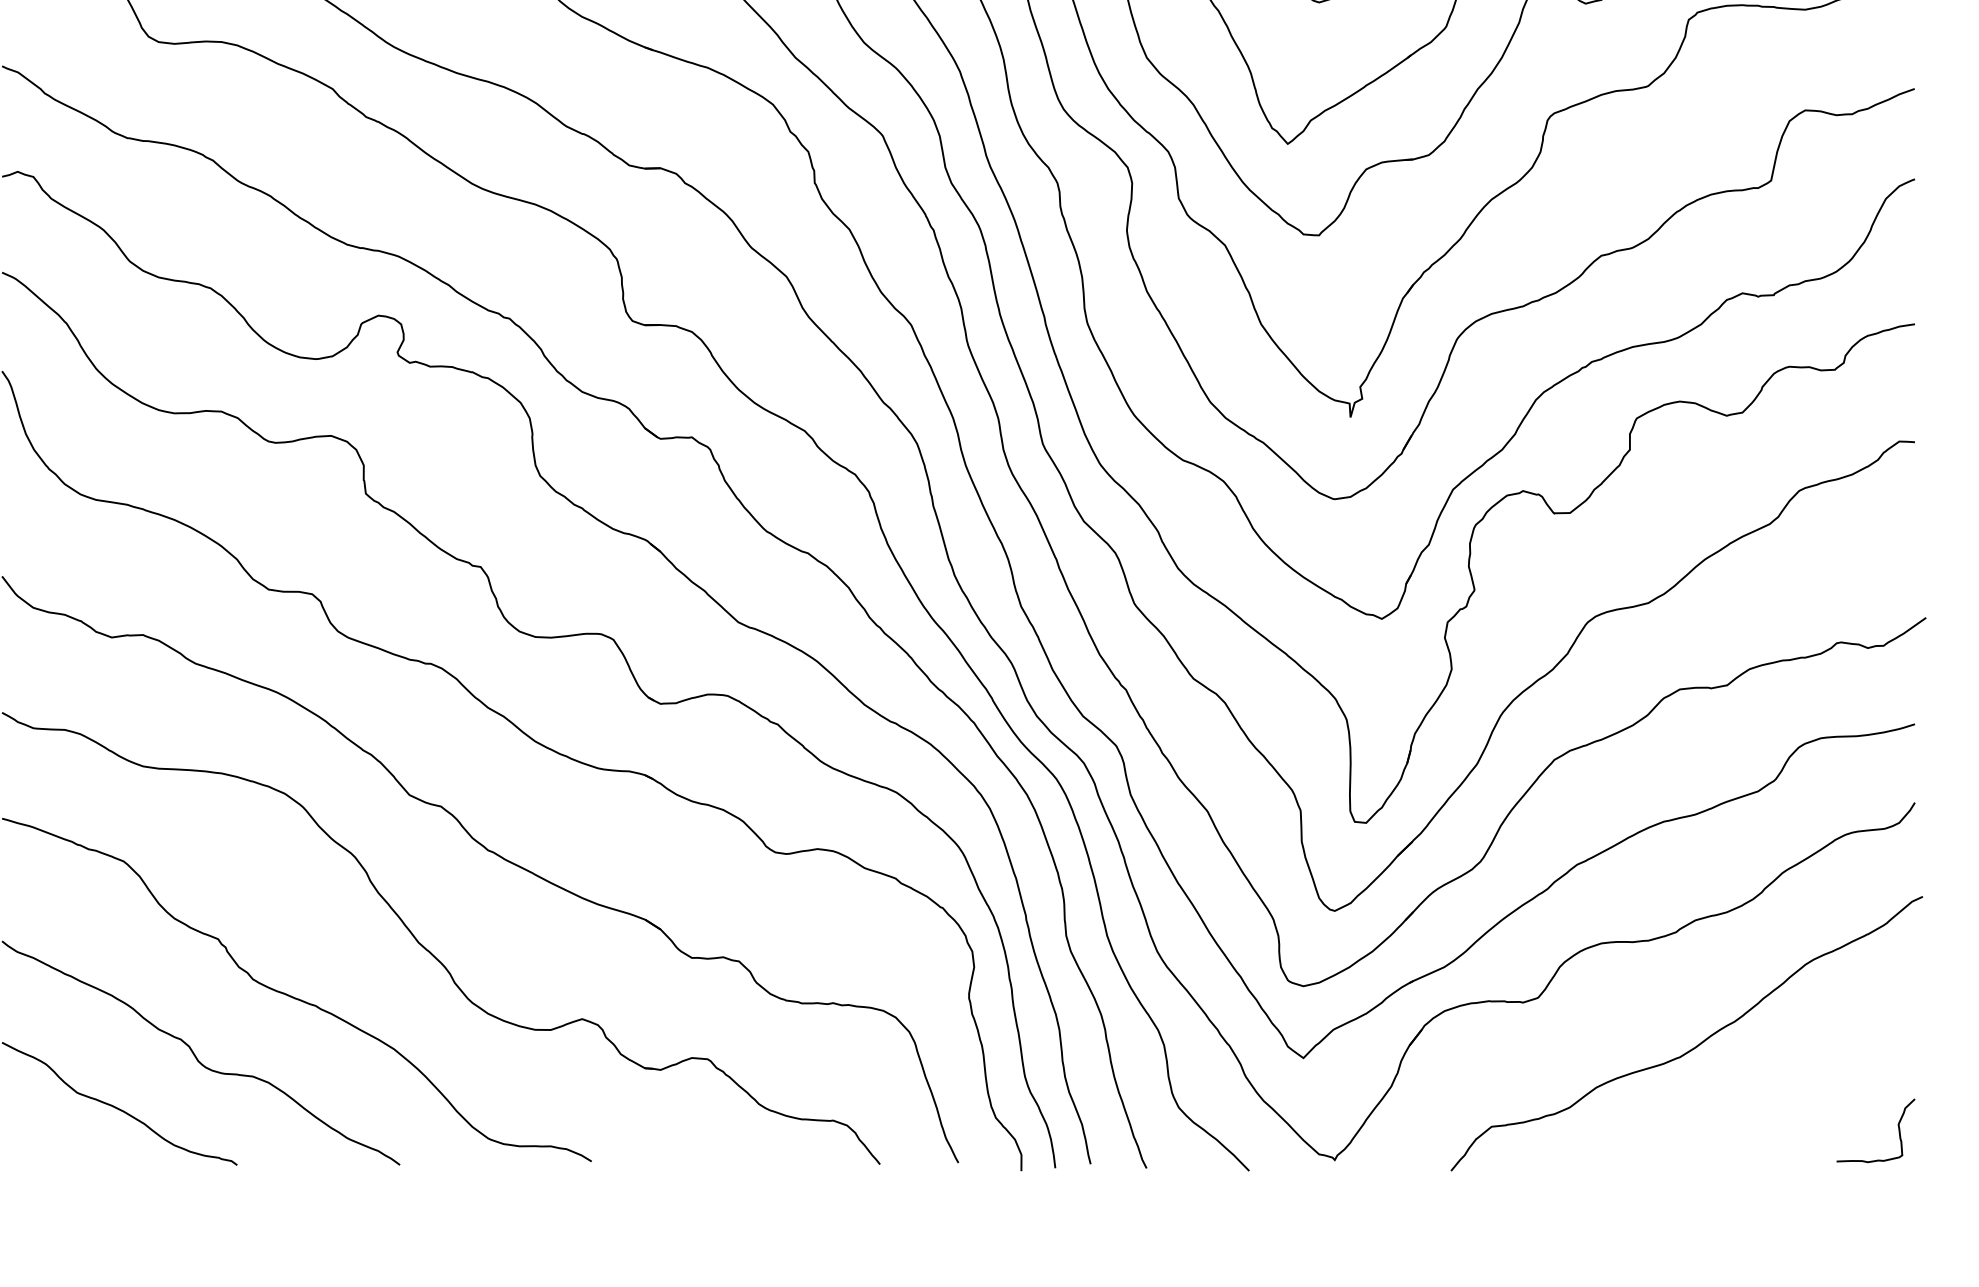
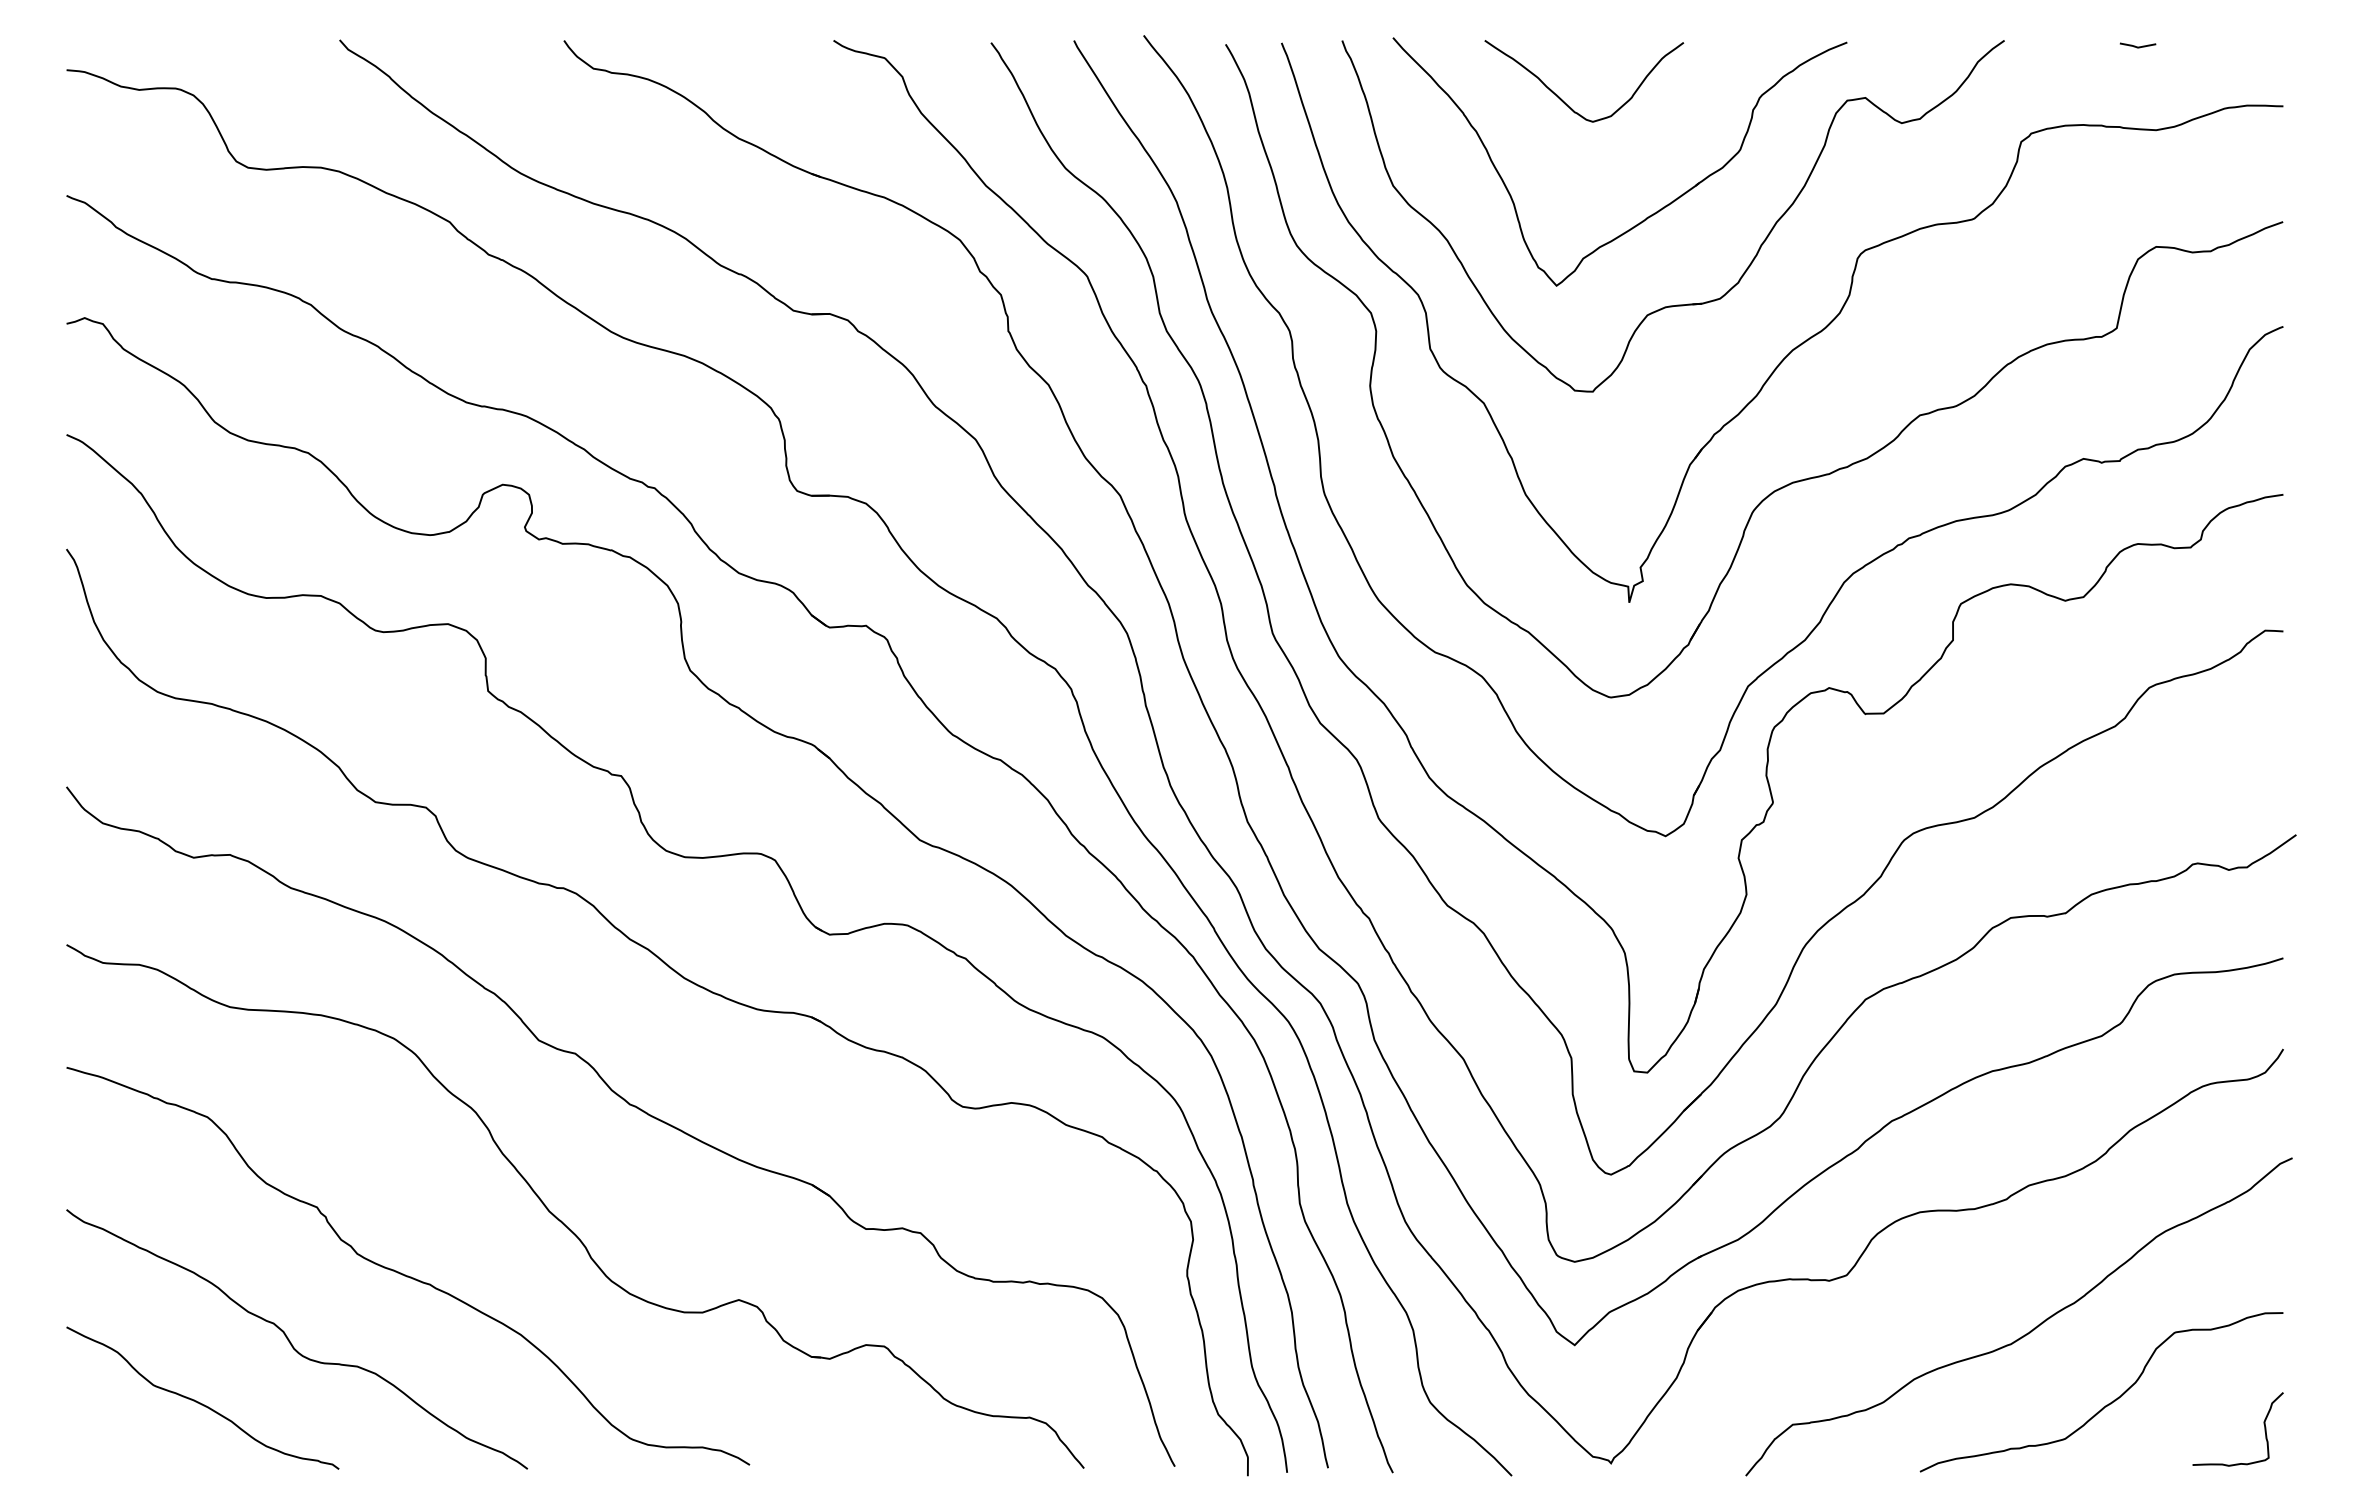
curve: (1762, 1109) -> (2106, 1404), added

